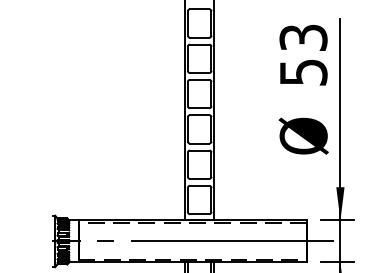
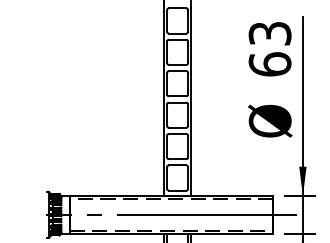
text: (303, 71) -> (270, 63), 53 -> 63

